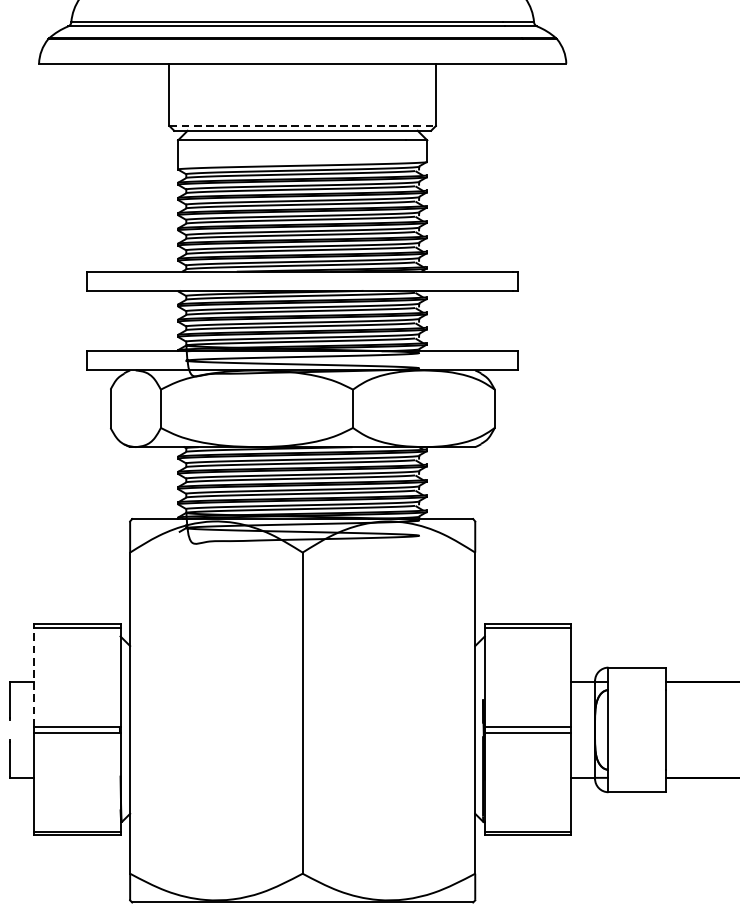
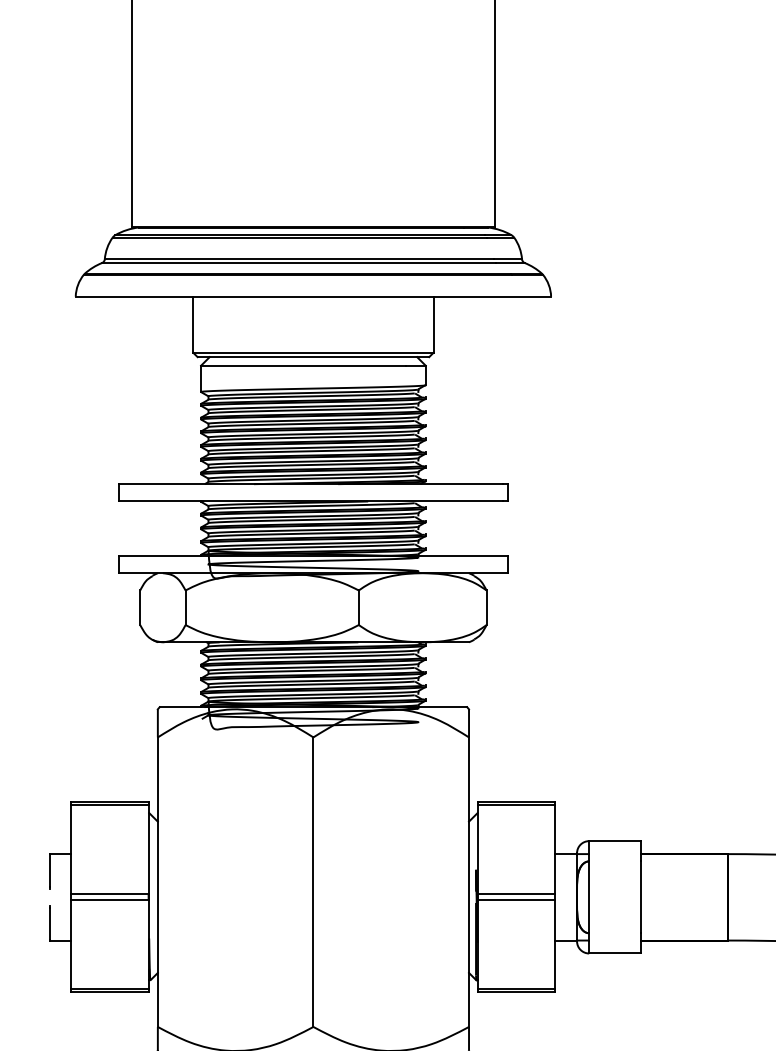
line: (302, 125) -> (313, 352), dashed -> solid
line: (34, 676) -> (71, 849), dashed -> solid

